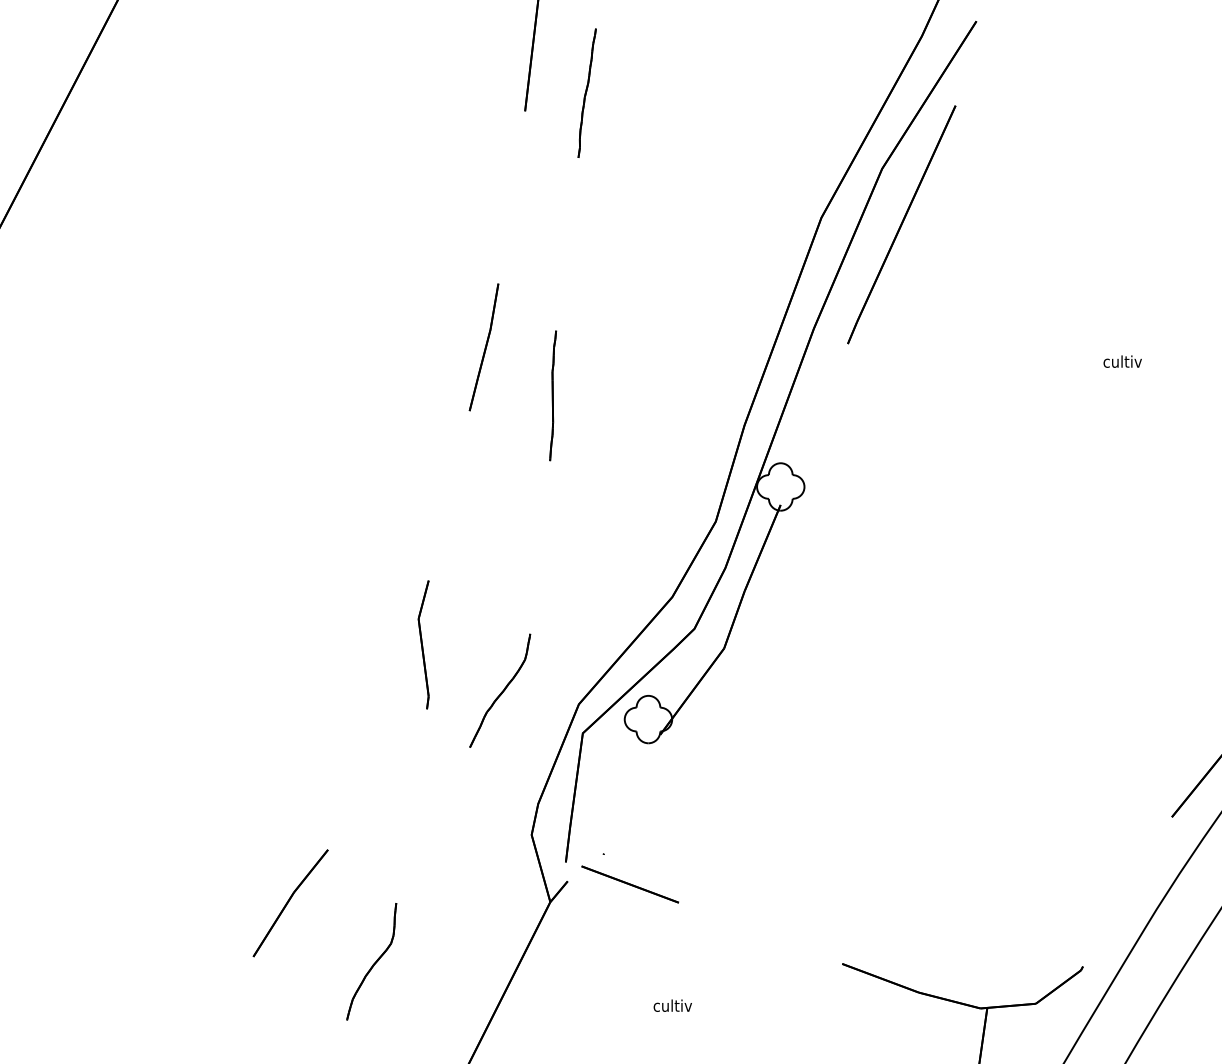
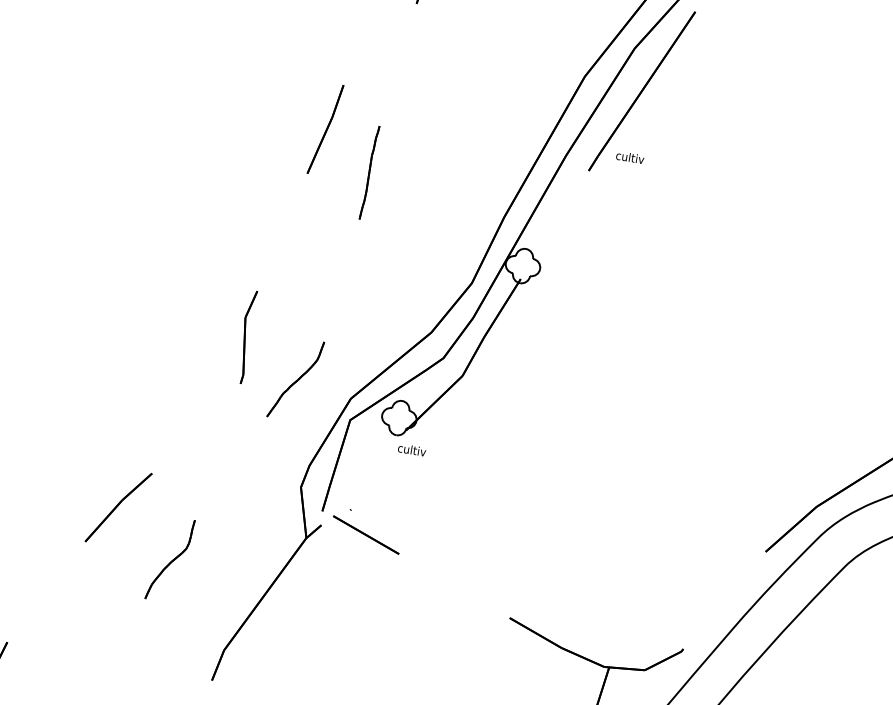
text: (1122, 361) -> (630, 157), moved
text: (672, 1005) -> (411, 449), moved

